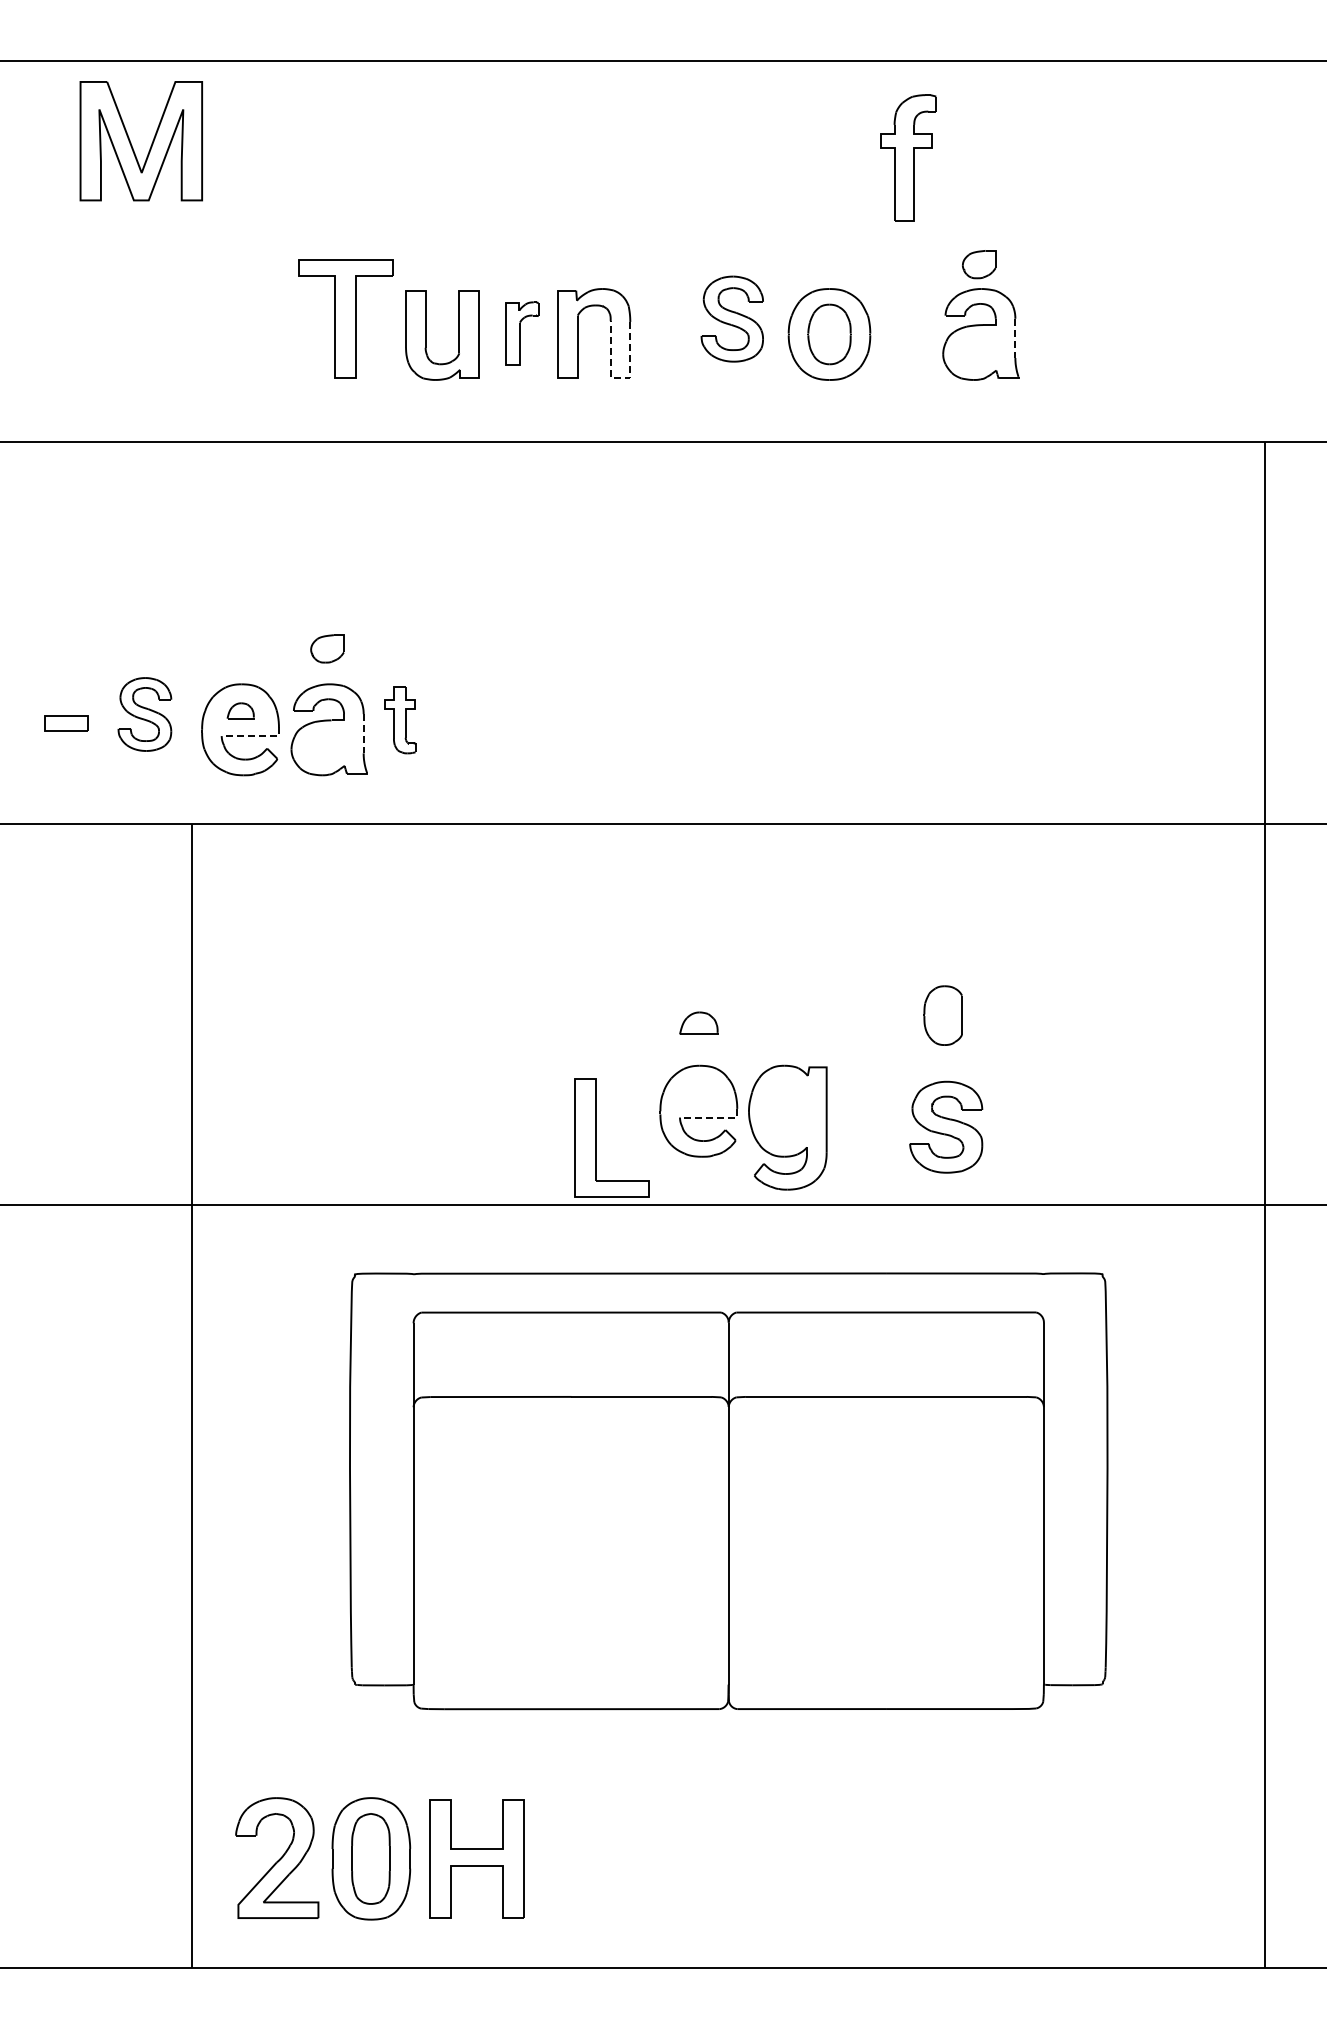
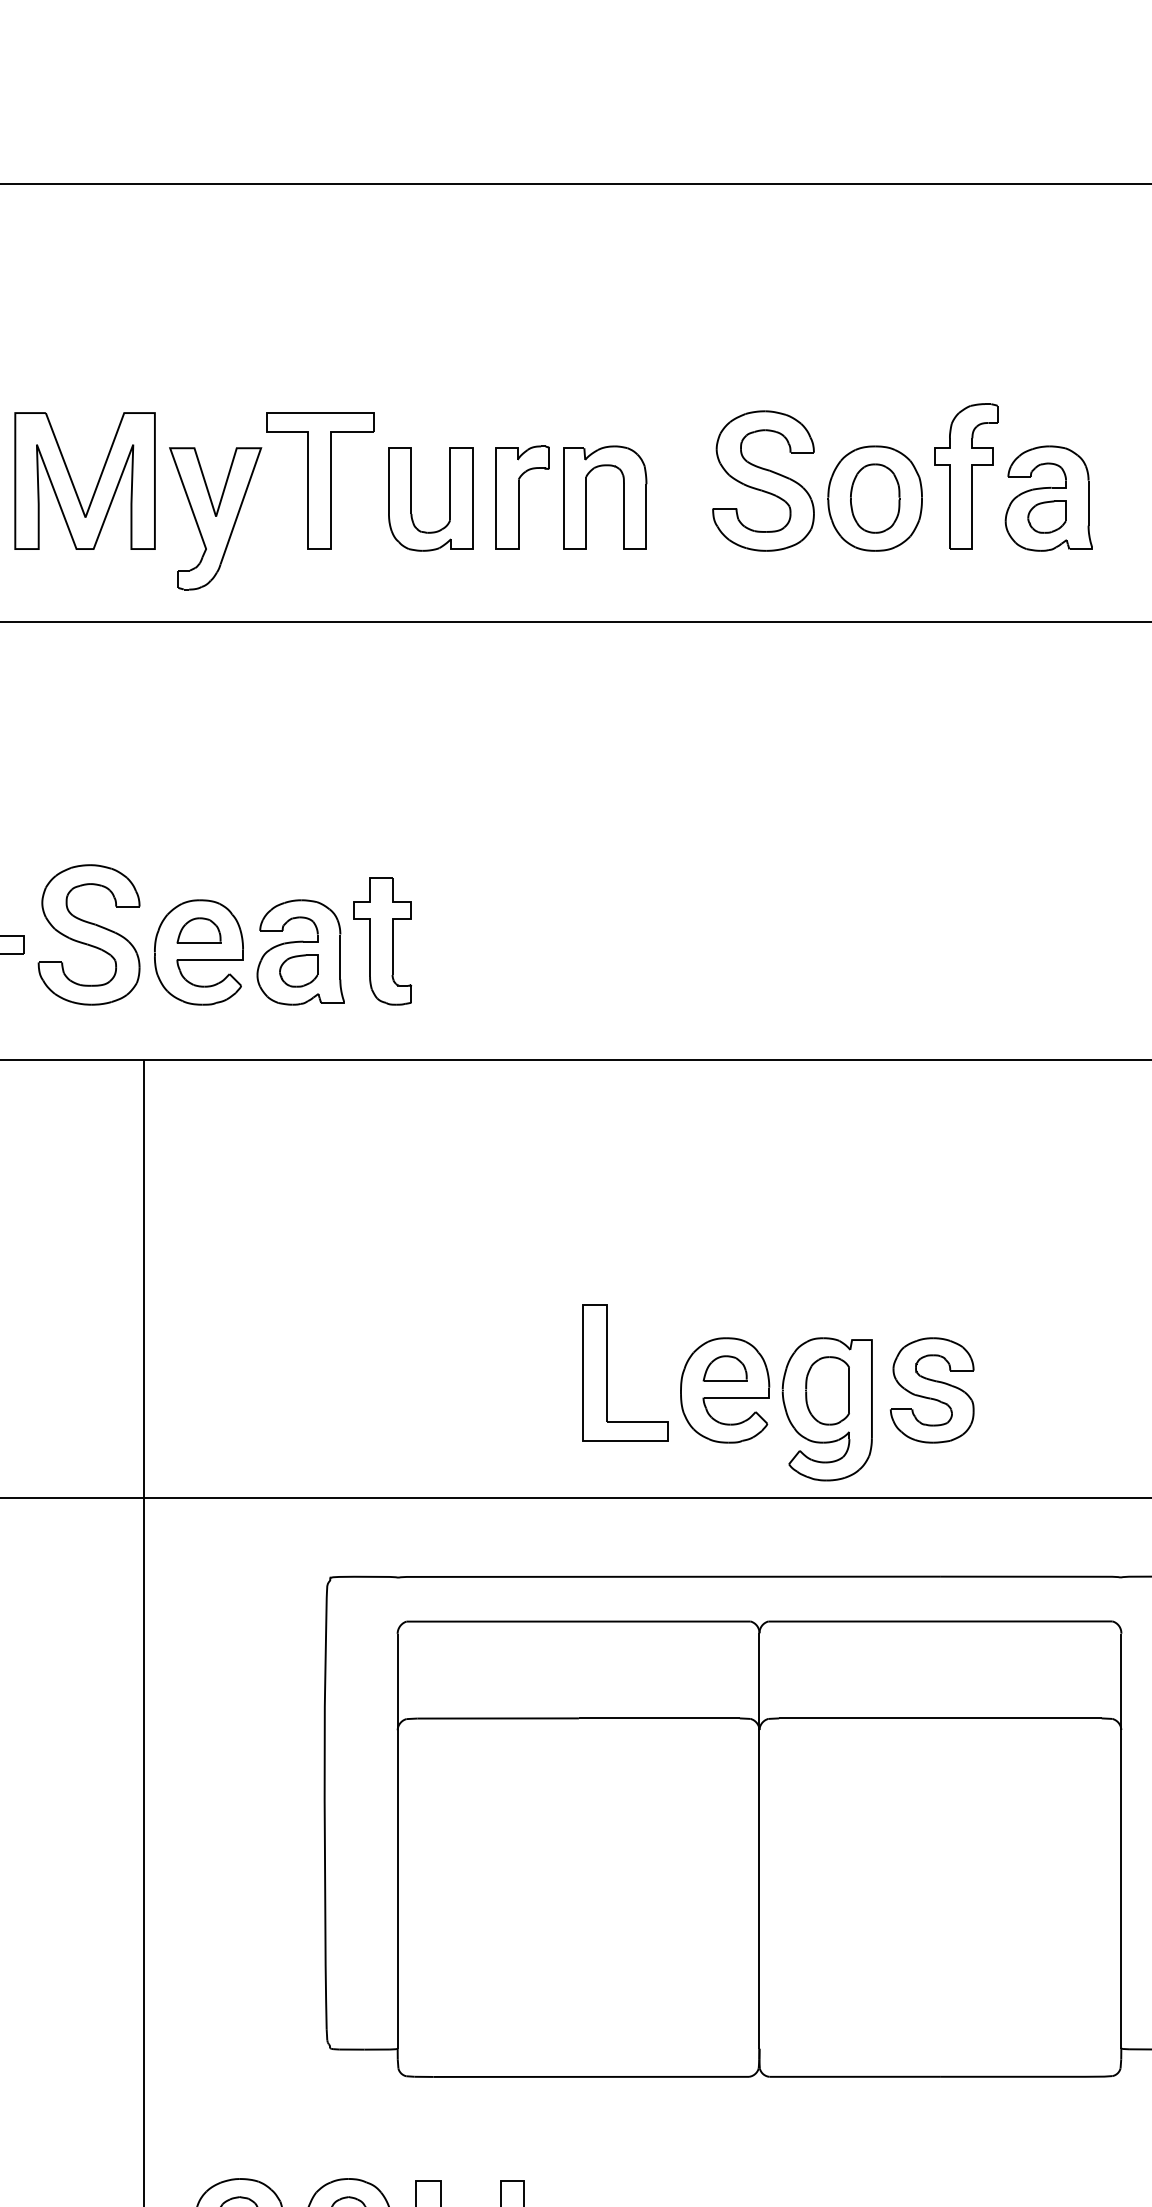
part: (132, 145) -> (74, 486), moved
part: (908, 157) -> (965, 475), moved
part: (979, 264) -> (1047, 517), moved
part: (732, 318) -> (763, 480), size x1.43
part: (522, 333) -> (522, 497), size x1.43
line: (1015, 338) -> (1088, 503), dashed -> solid
part: (254, 351) -> (215, 518), added
line: (619, 378) -> (634, 549), dashed -> solid
part: (327, 648) -> (298, 970), moved
part: (240, 710) -> (198, 930), size x1.43
part: (144, 714) -> (88, 934), size x1.67
part: (400, 720) -> (382, 941), size x1.67
line: (363, 733) -> (340, 956), dashed -> solid
line: (255, 736) -> (216, 960), dashed -> solid
part: (942, 1015) -> (826, 1390), moved
part: (698, 1022) -> (724, 1367), moved
line: (713, 1117) -> (741, 1397), dashed -> solid
part: (946, 1126) -> (932, 1389), moved
part: (596, 1137) -> (607, 1372), moved

